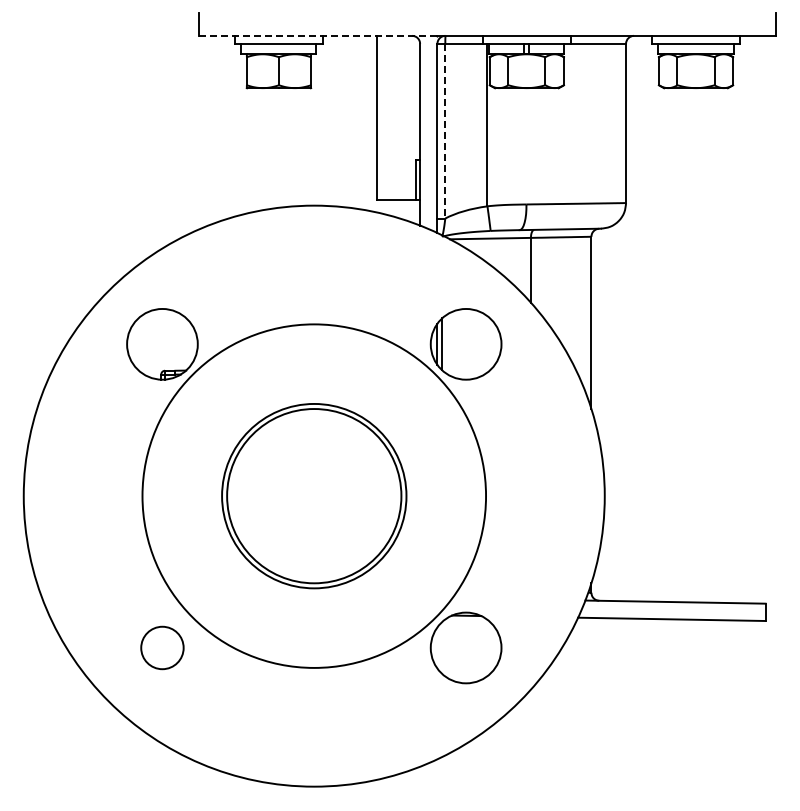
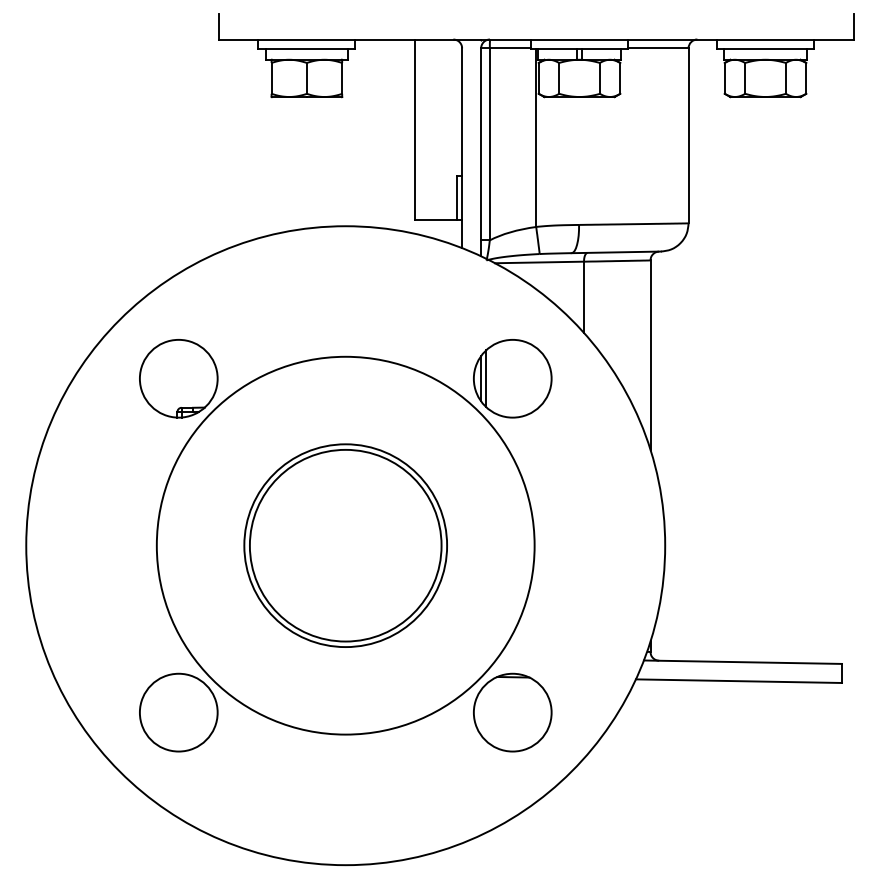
line: (317, 35) -> (349, 39), dashed -> solid
line: (445, 131) -> (490, 144), dashed -> solid
circle: (162, 647) -> (178, 712), size x1.67

